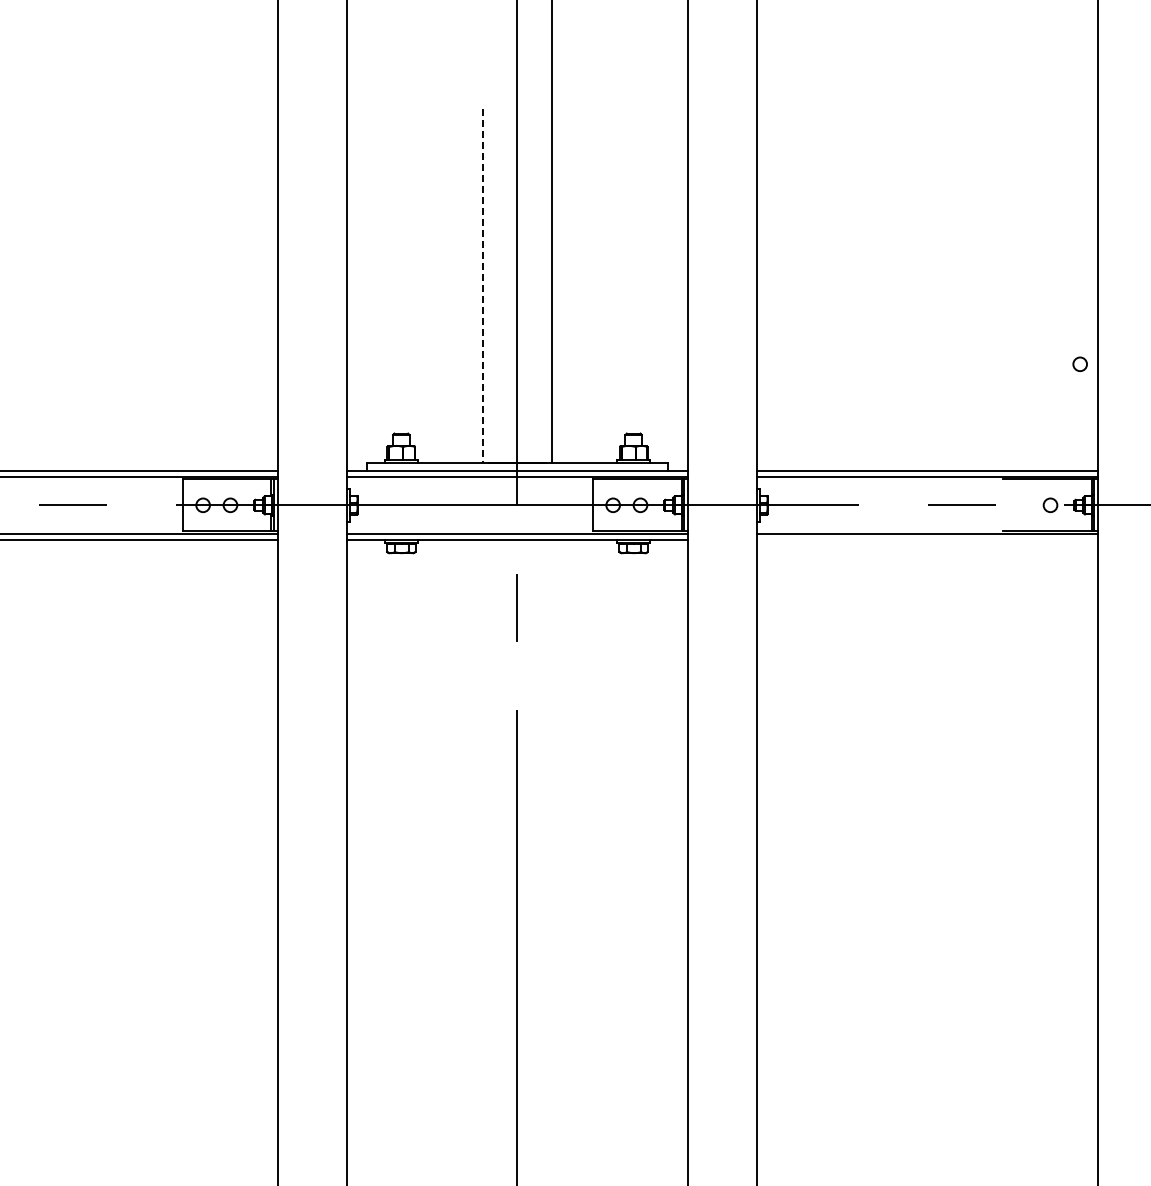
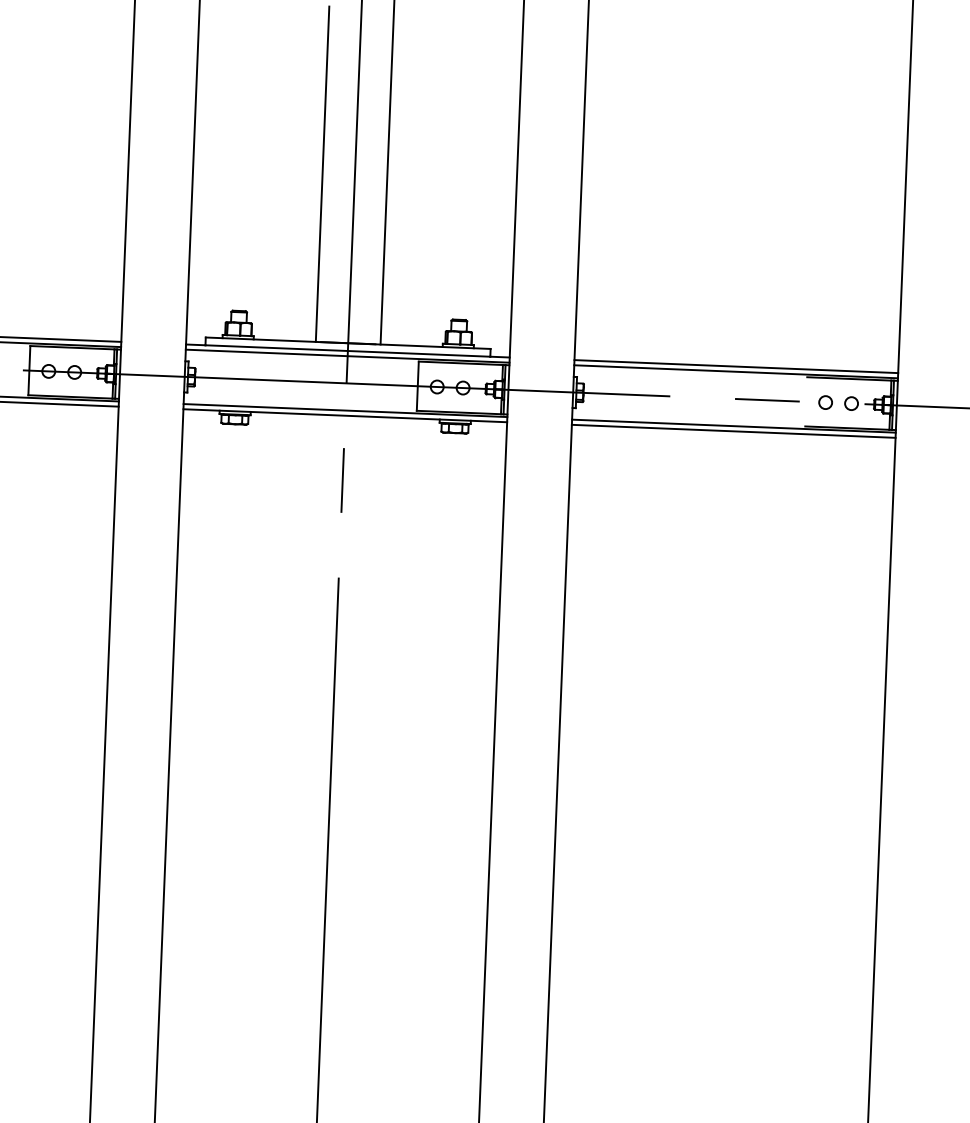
line: (483, 285) -> (322, 173), dashed -> solid
circle: (1079, 363) -> (825, 401), moved
line: (927, 539) -> (733, 431), added

